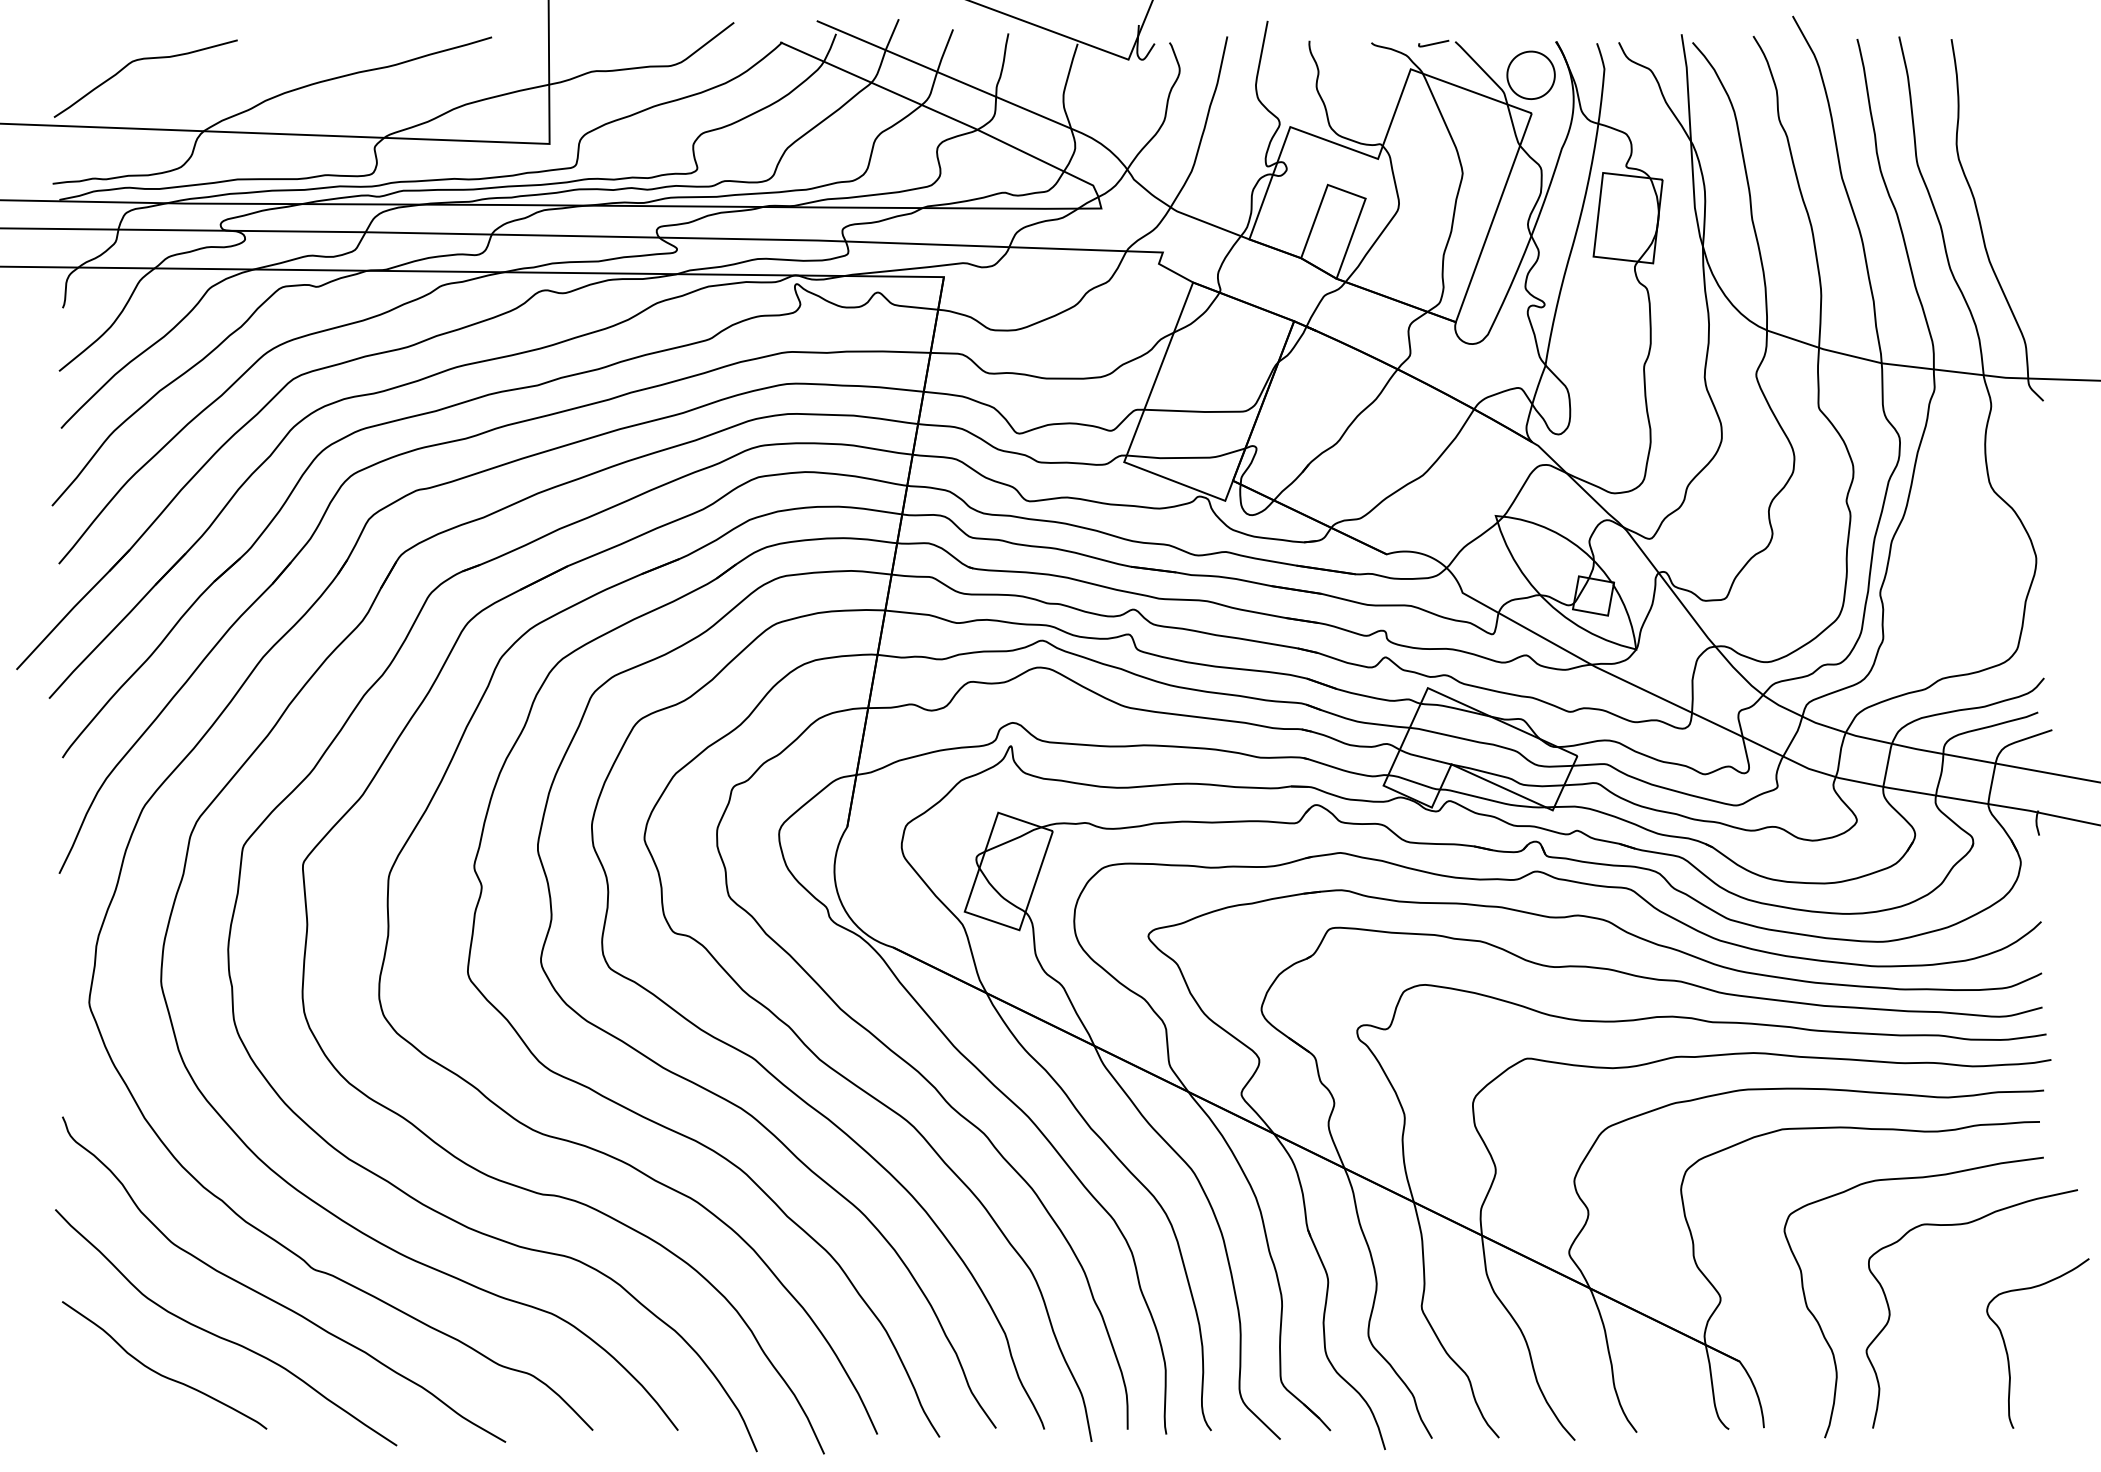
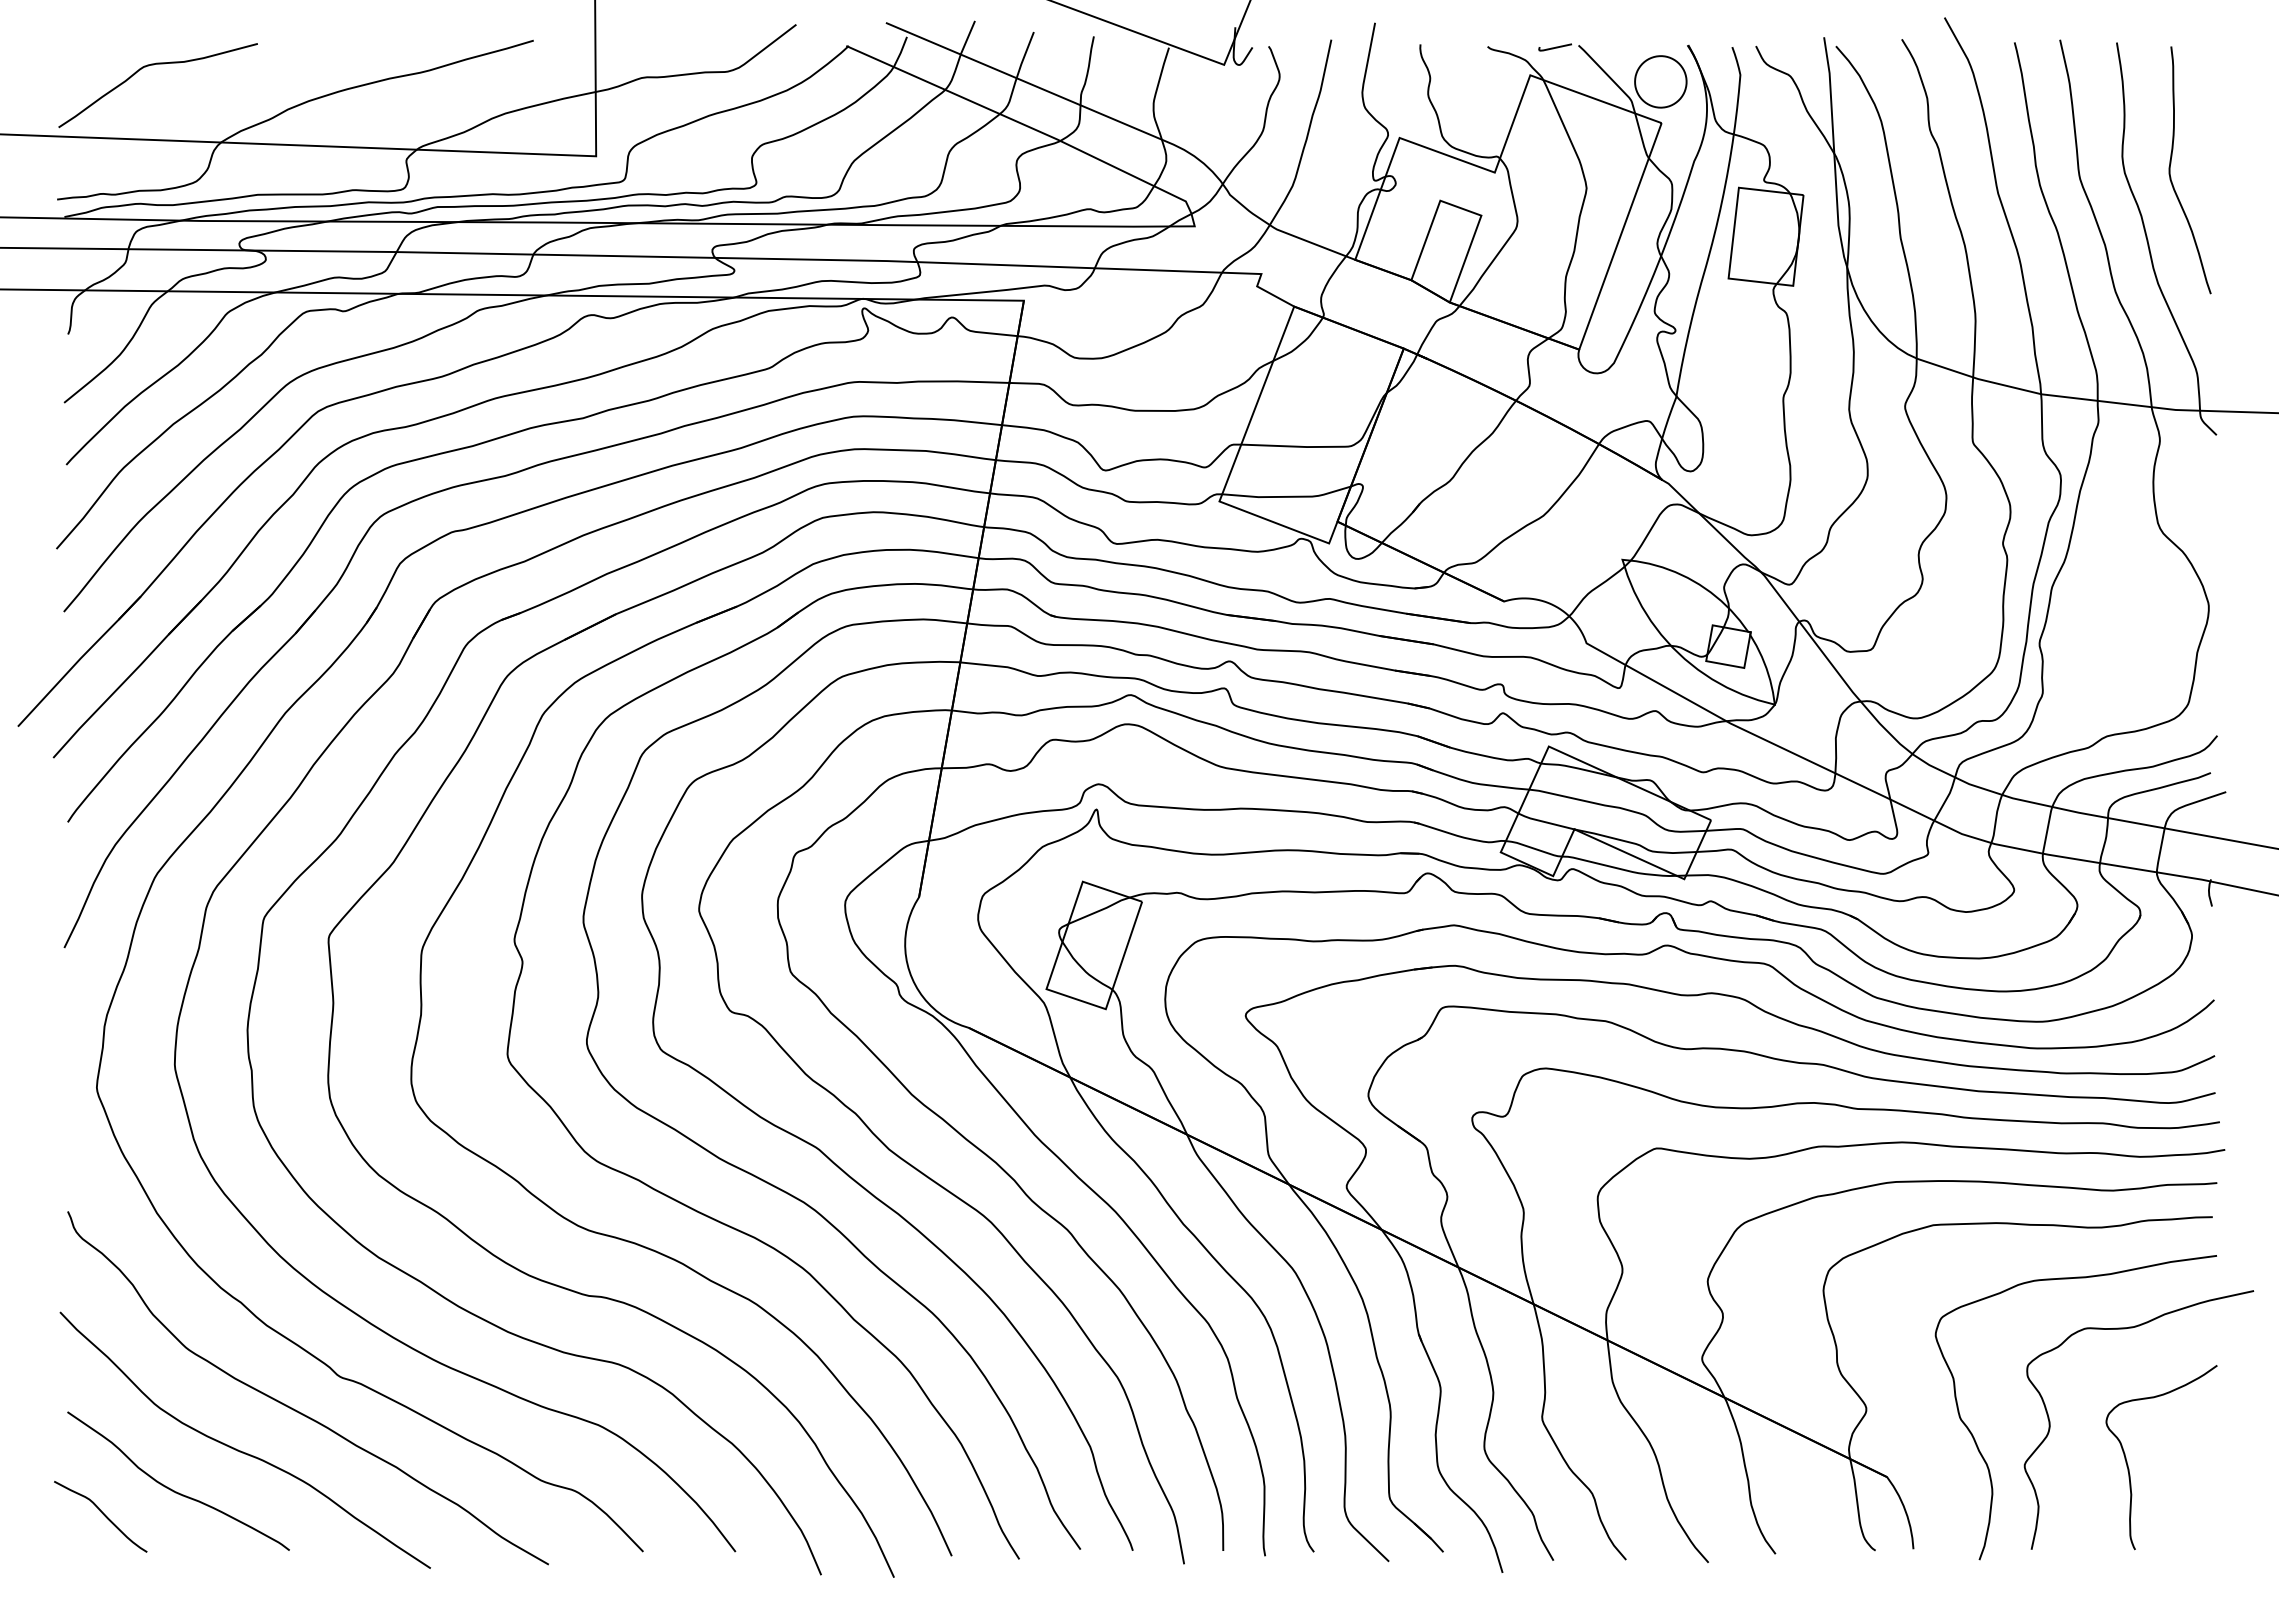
curve: (2000, 157) -> (2170, 170), added
curve: (2008, 1353) -> (2129, 1468), moved
curve: (94, 1396) -> (102, 1514), added

